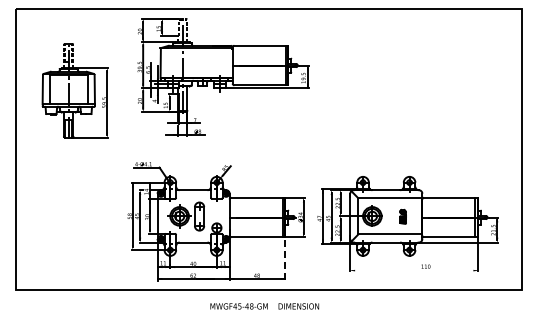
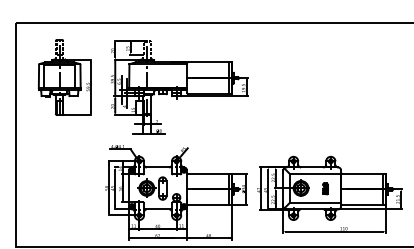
part: (223, 77) -> (179, 87), moved
part: (74, 90) -> (64, 77), moved
line: (285, 260) -> (231, 223), dashed -> solid
line: (414, 270) -> (334, 231), added

